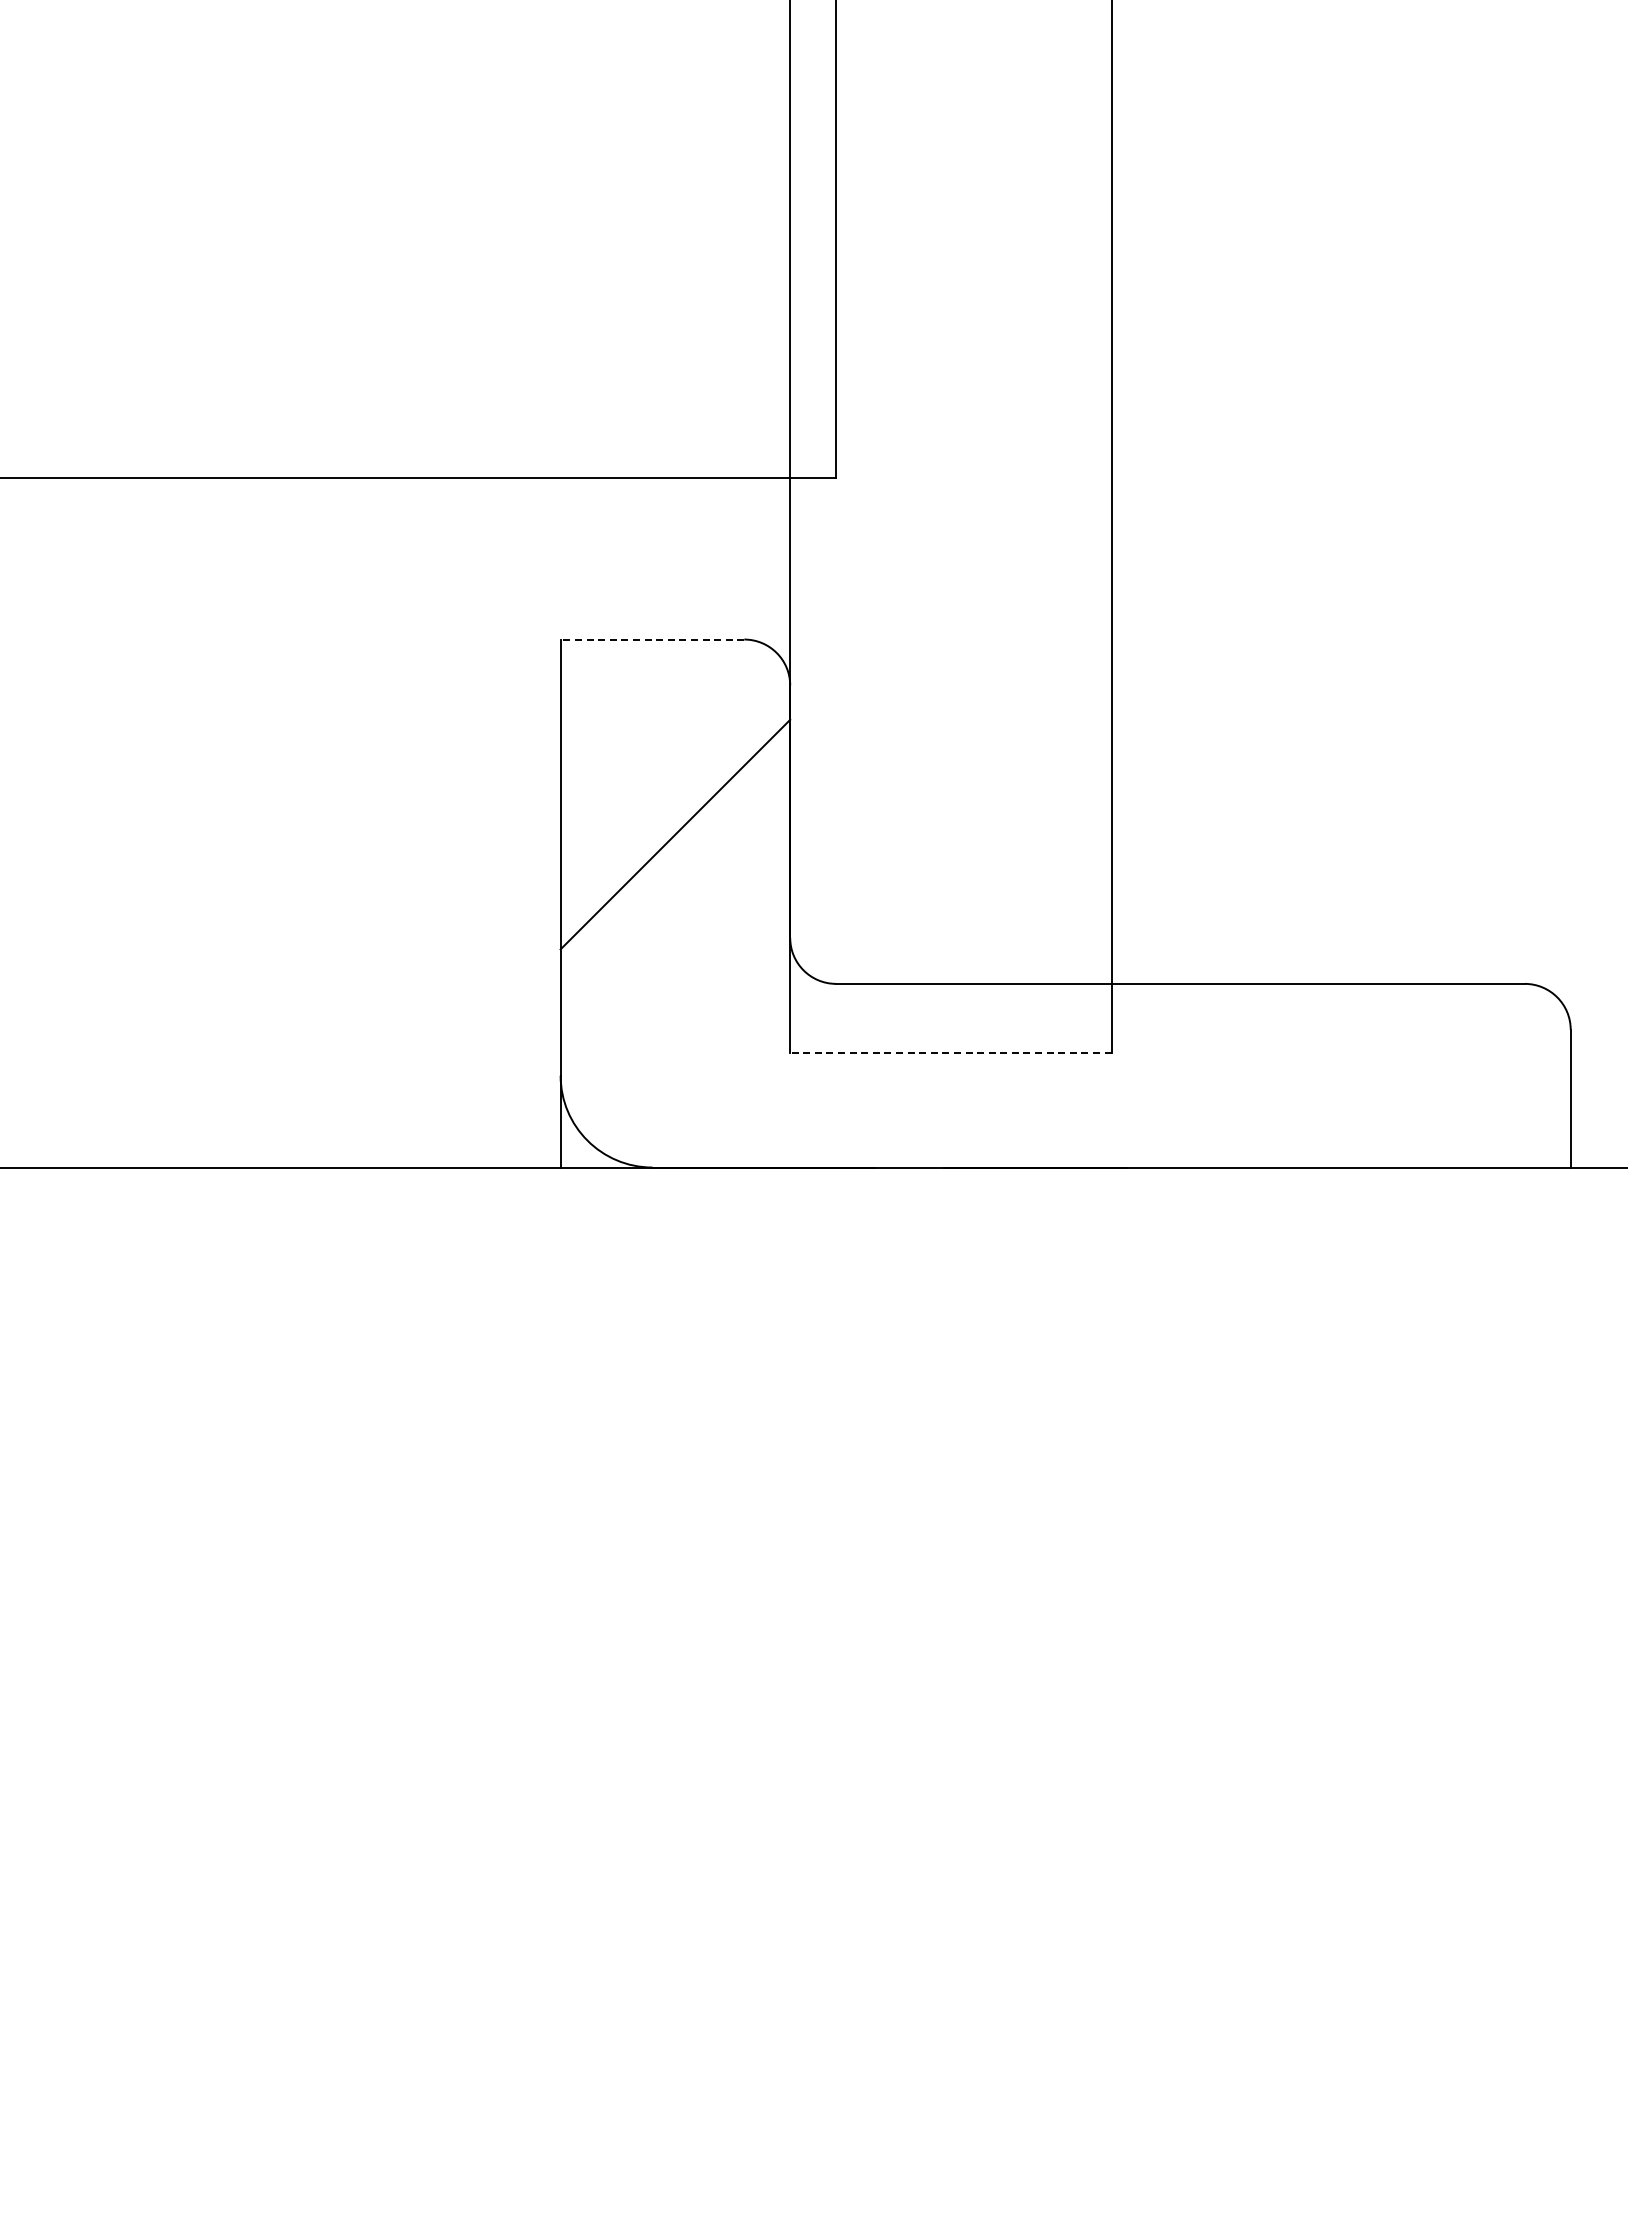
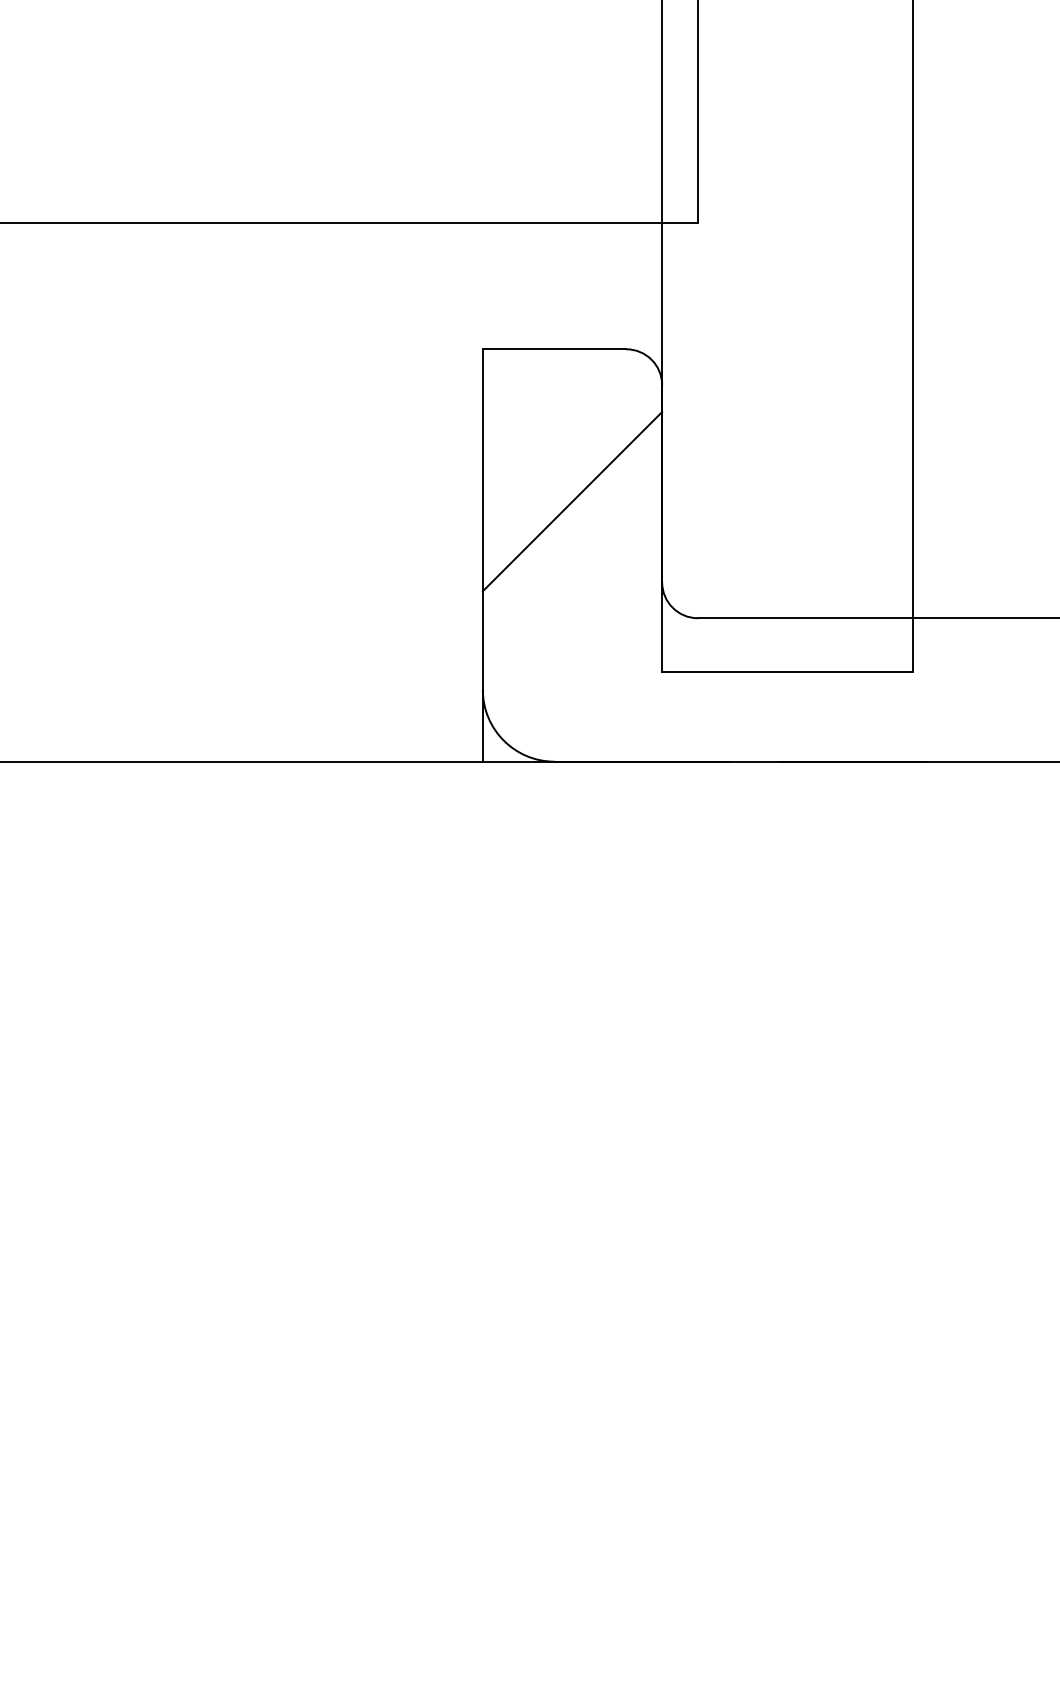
line: (652, 639) -> (554, 349), dashed -> solid
line: (950, 1052) -> (787, 671), dashed -> solid

